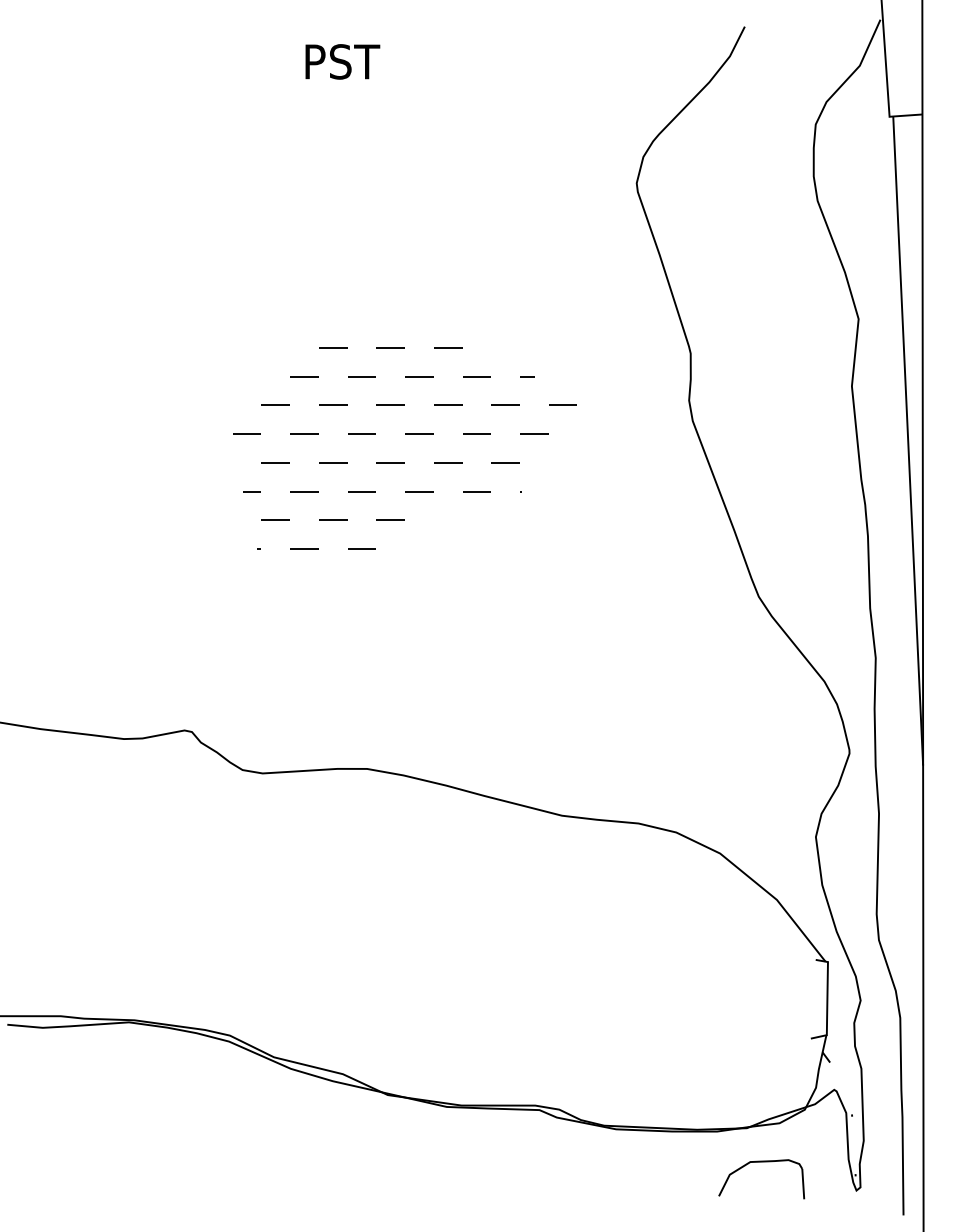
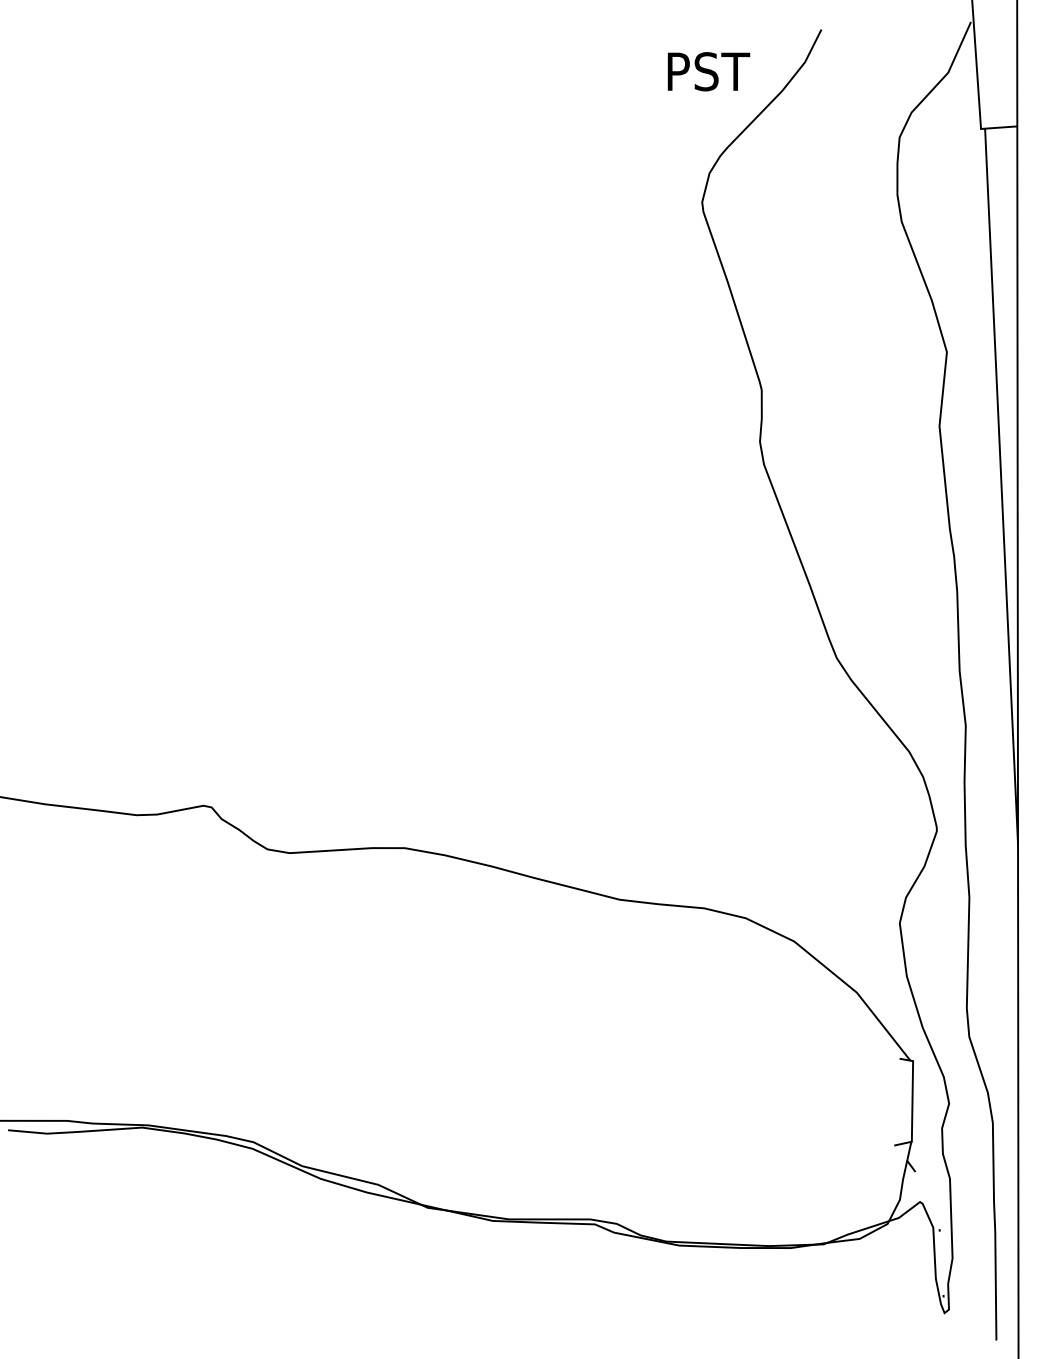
text: (342, 61) -> (708, 71), moved
hatch: (405, 448) -> (447, 494), removed
part: (761, 1162) -> (839, 1282), removed

